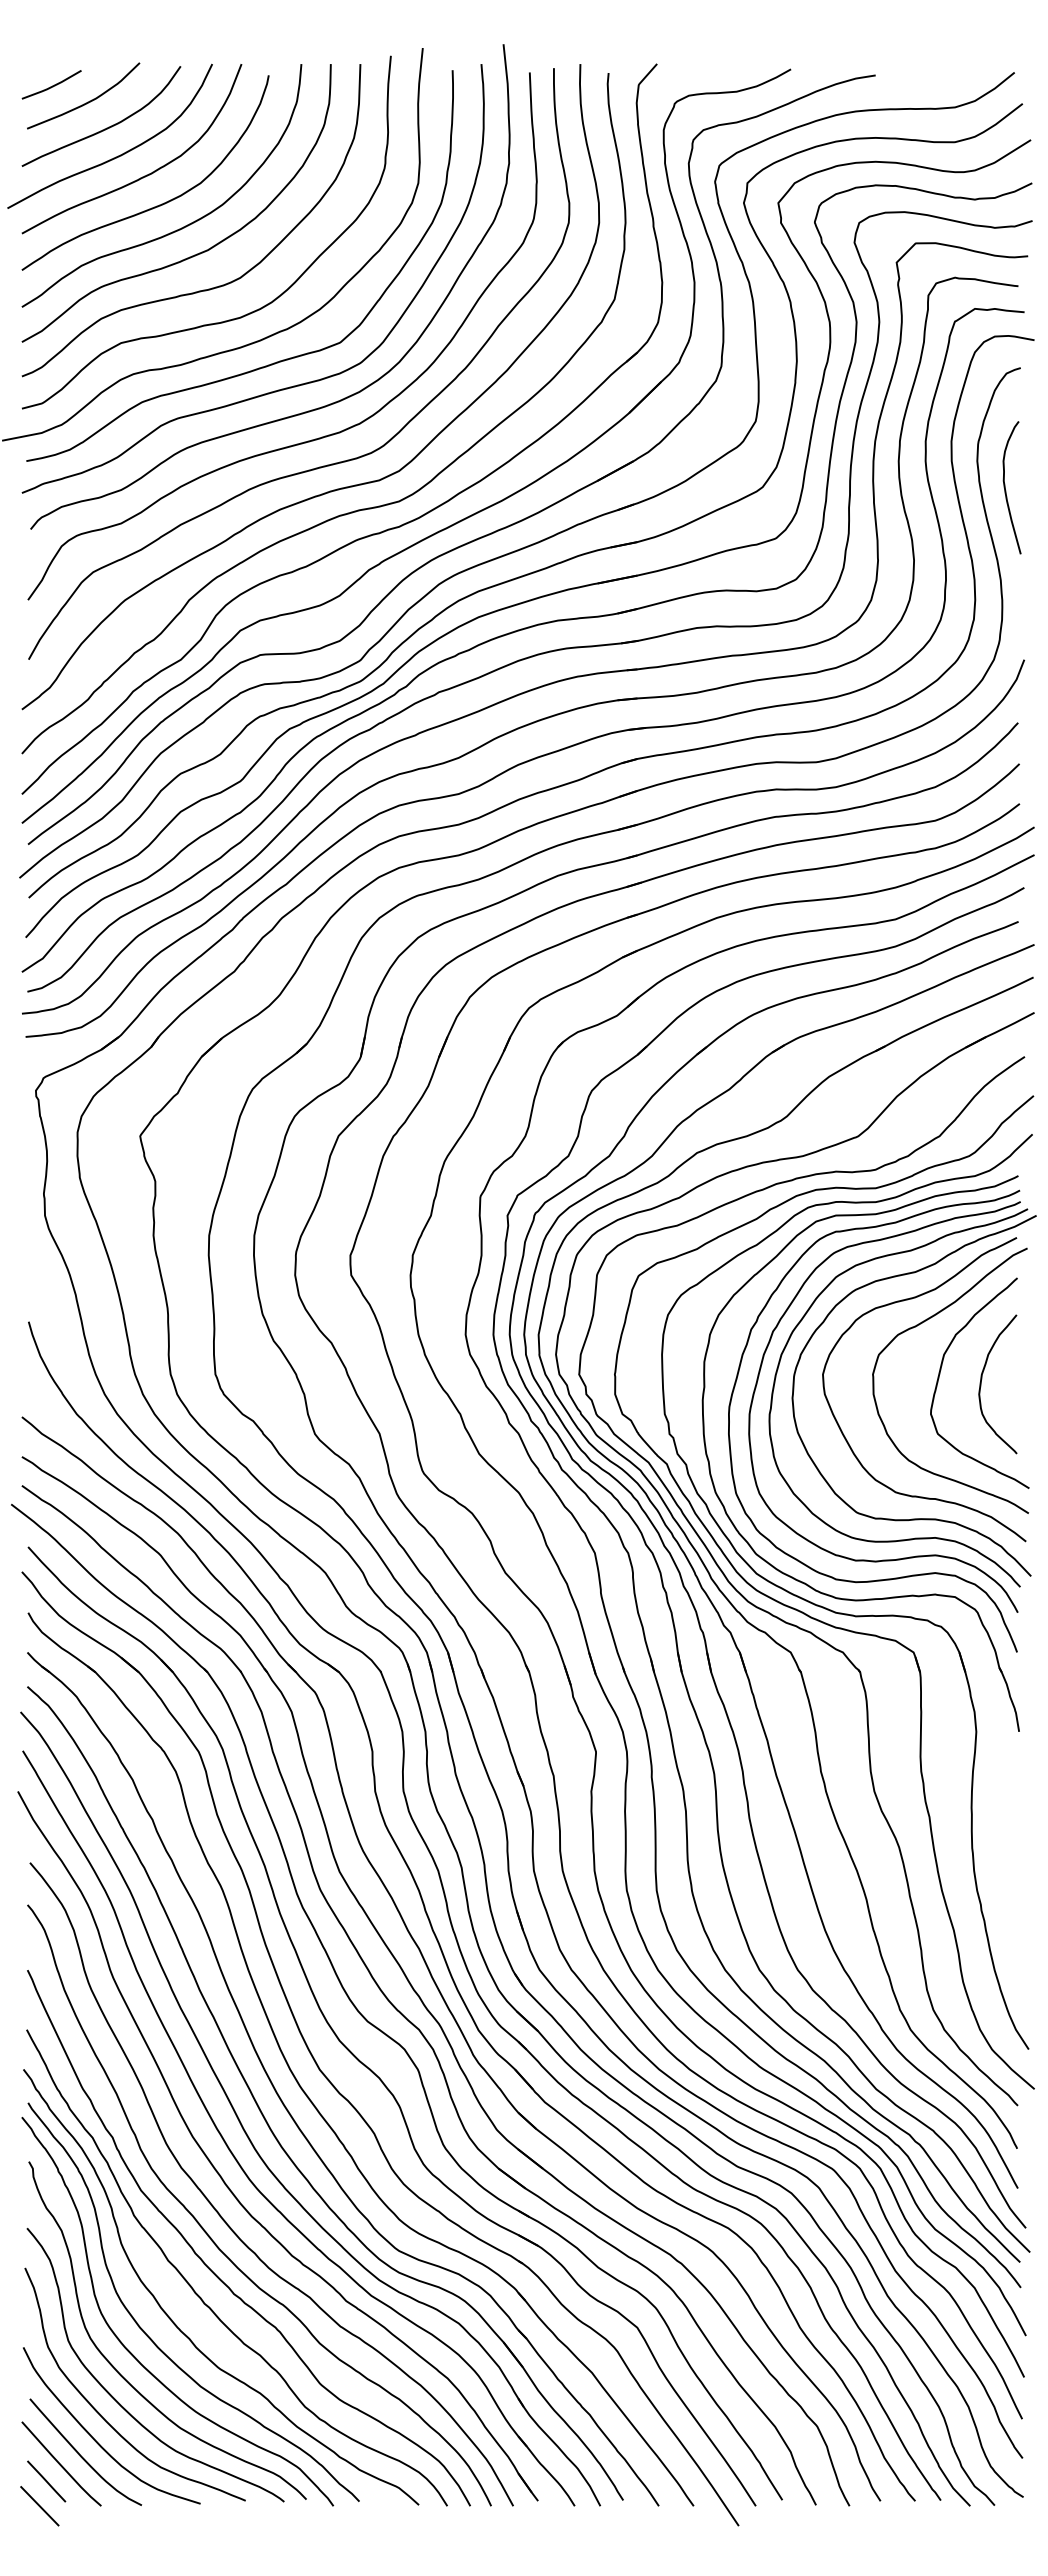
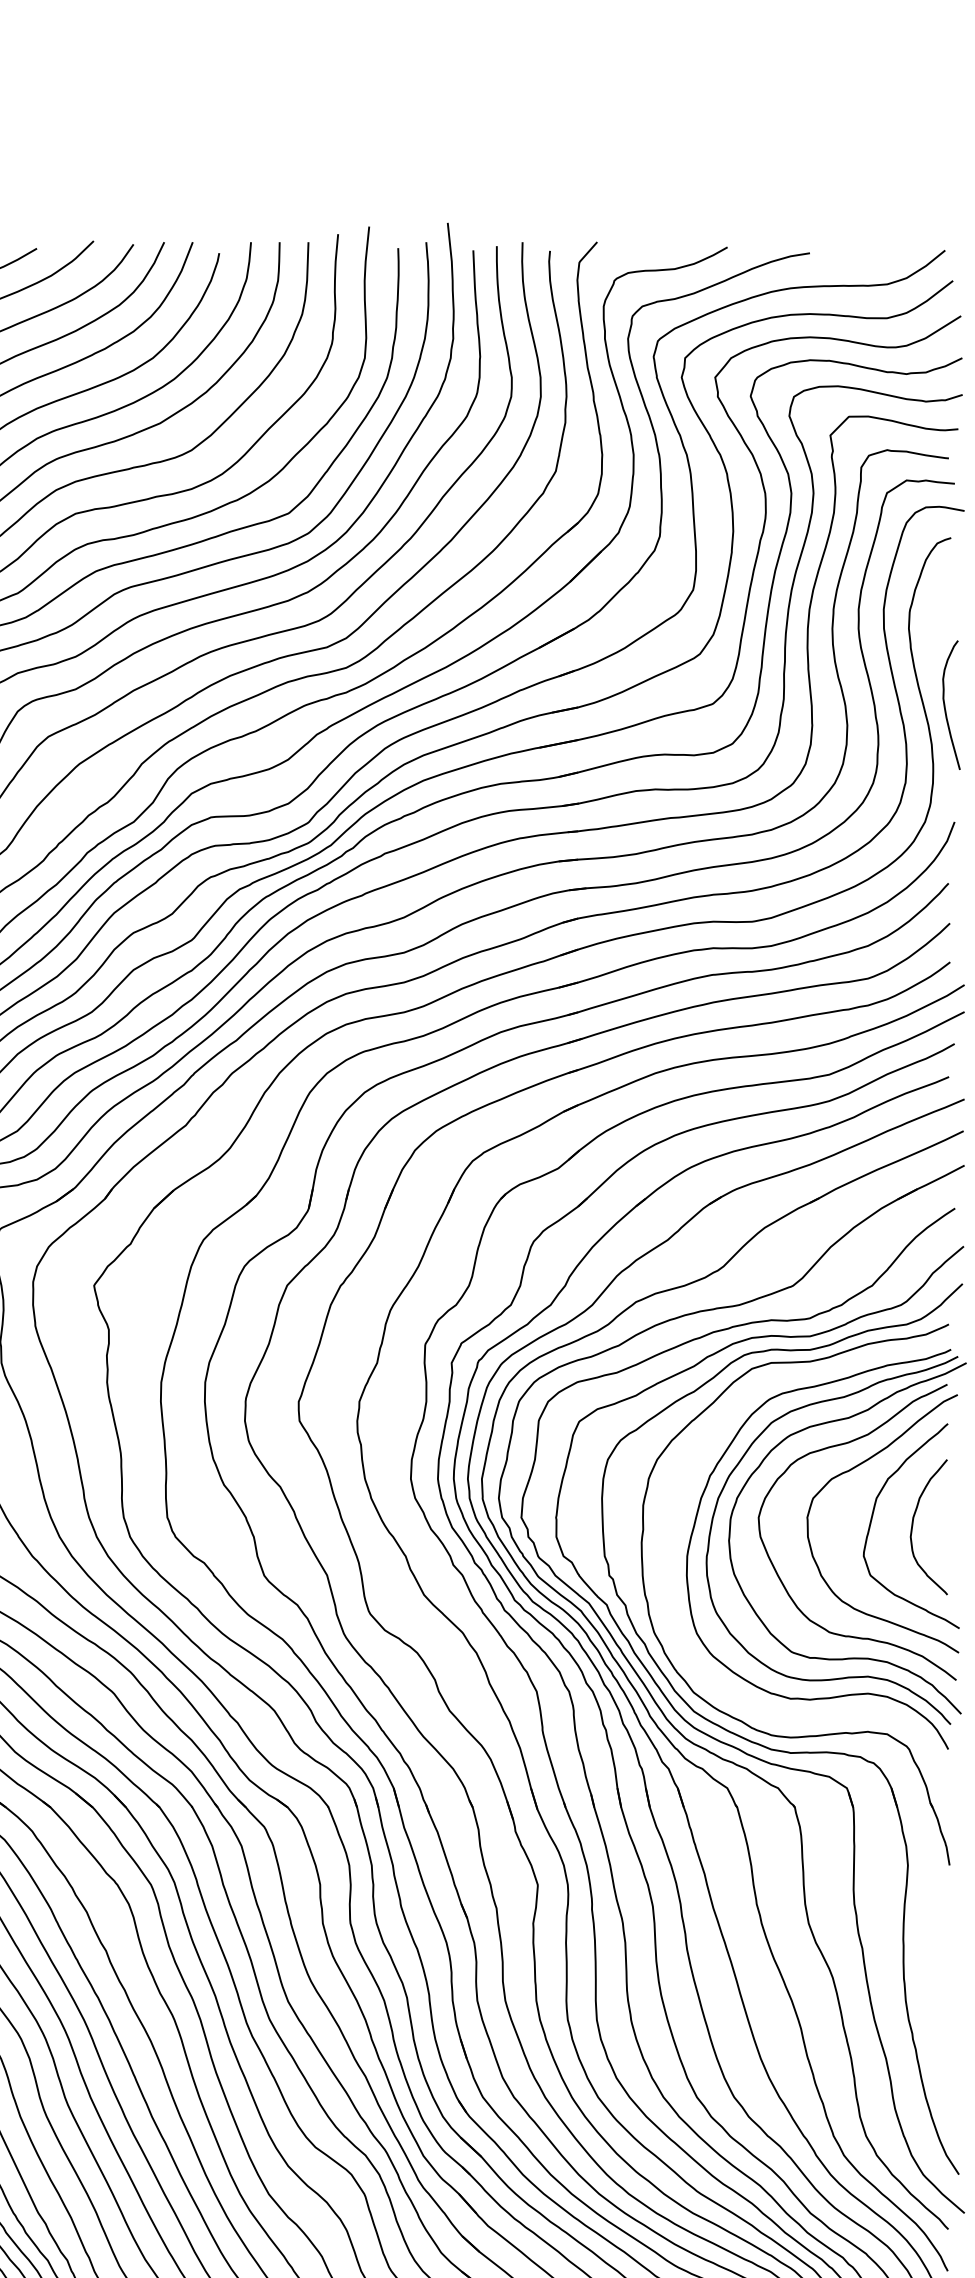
curve: (1006, 490) -> (946, 707), moved
curve: (736, 1383) -> (674, 1526), removed

